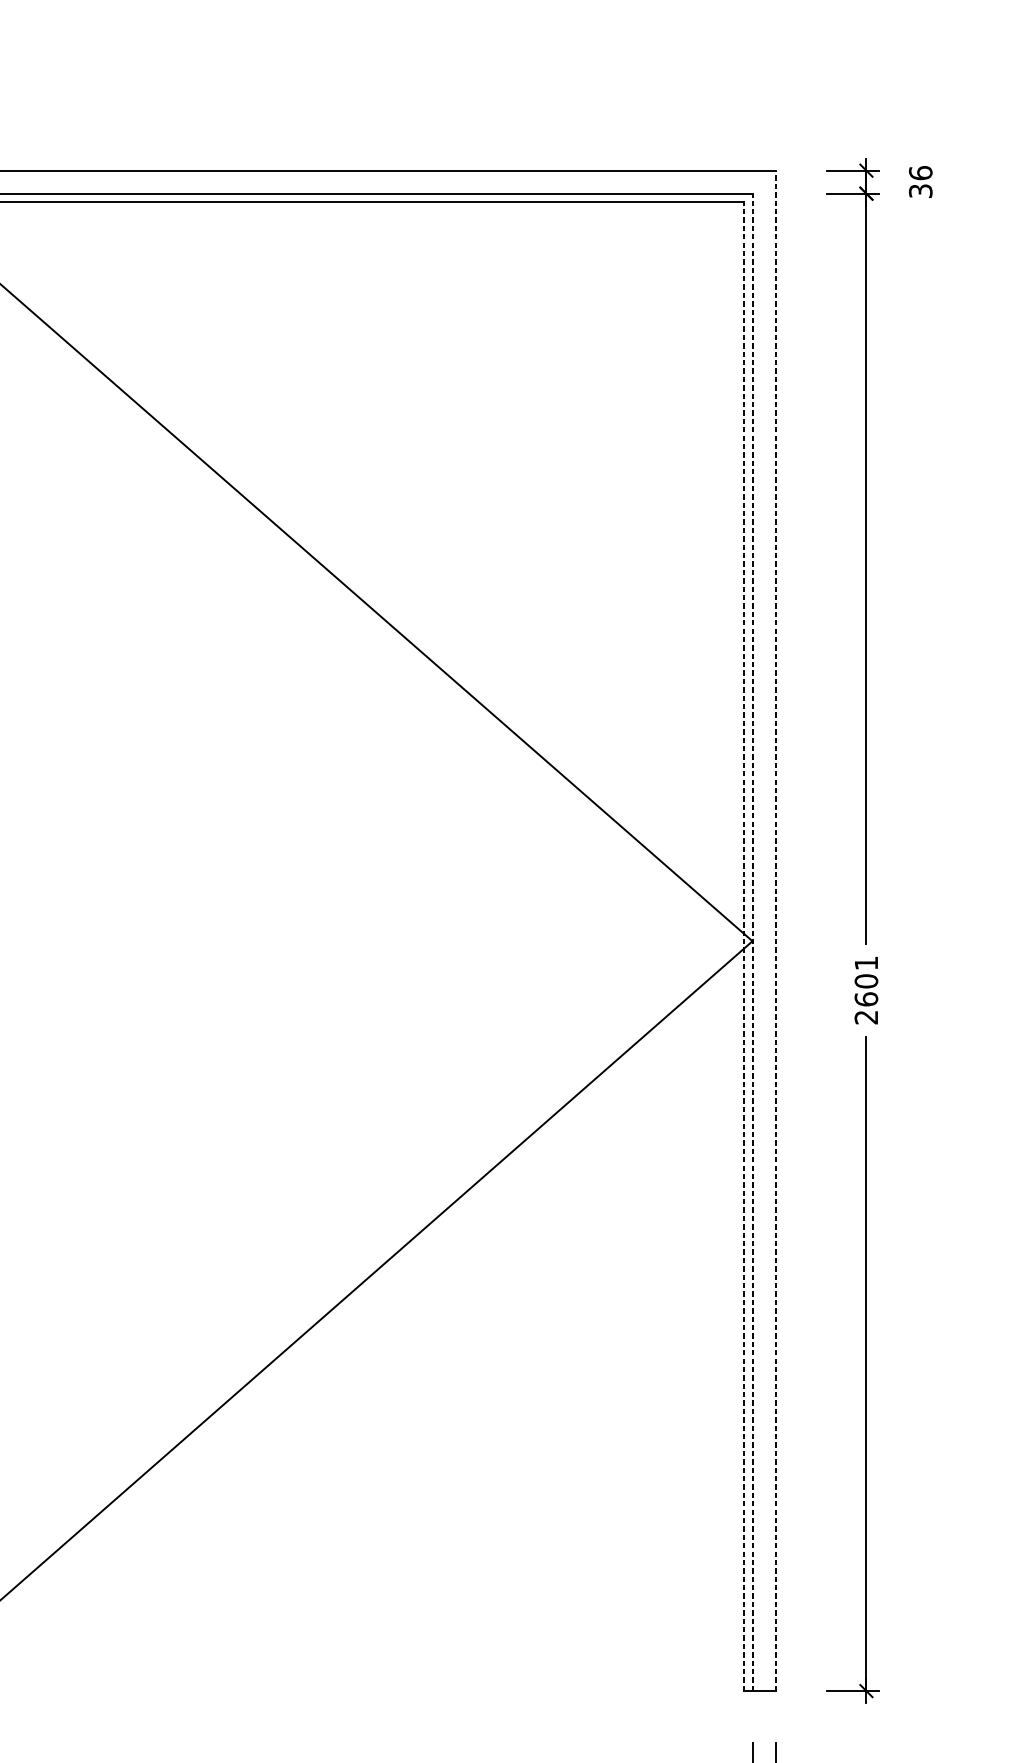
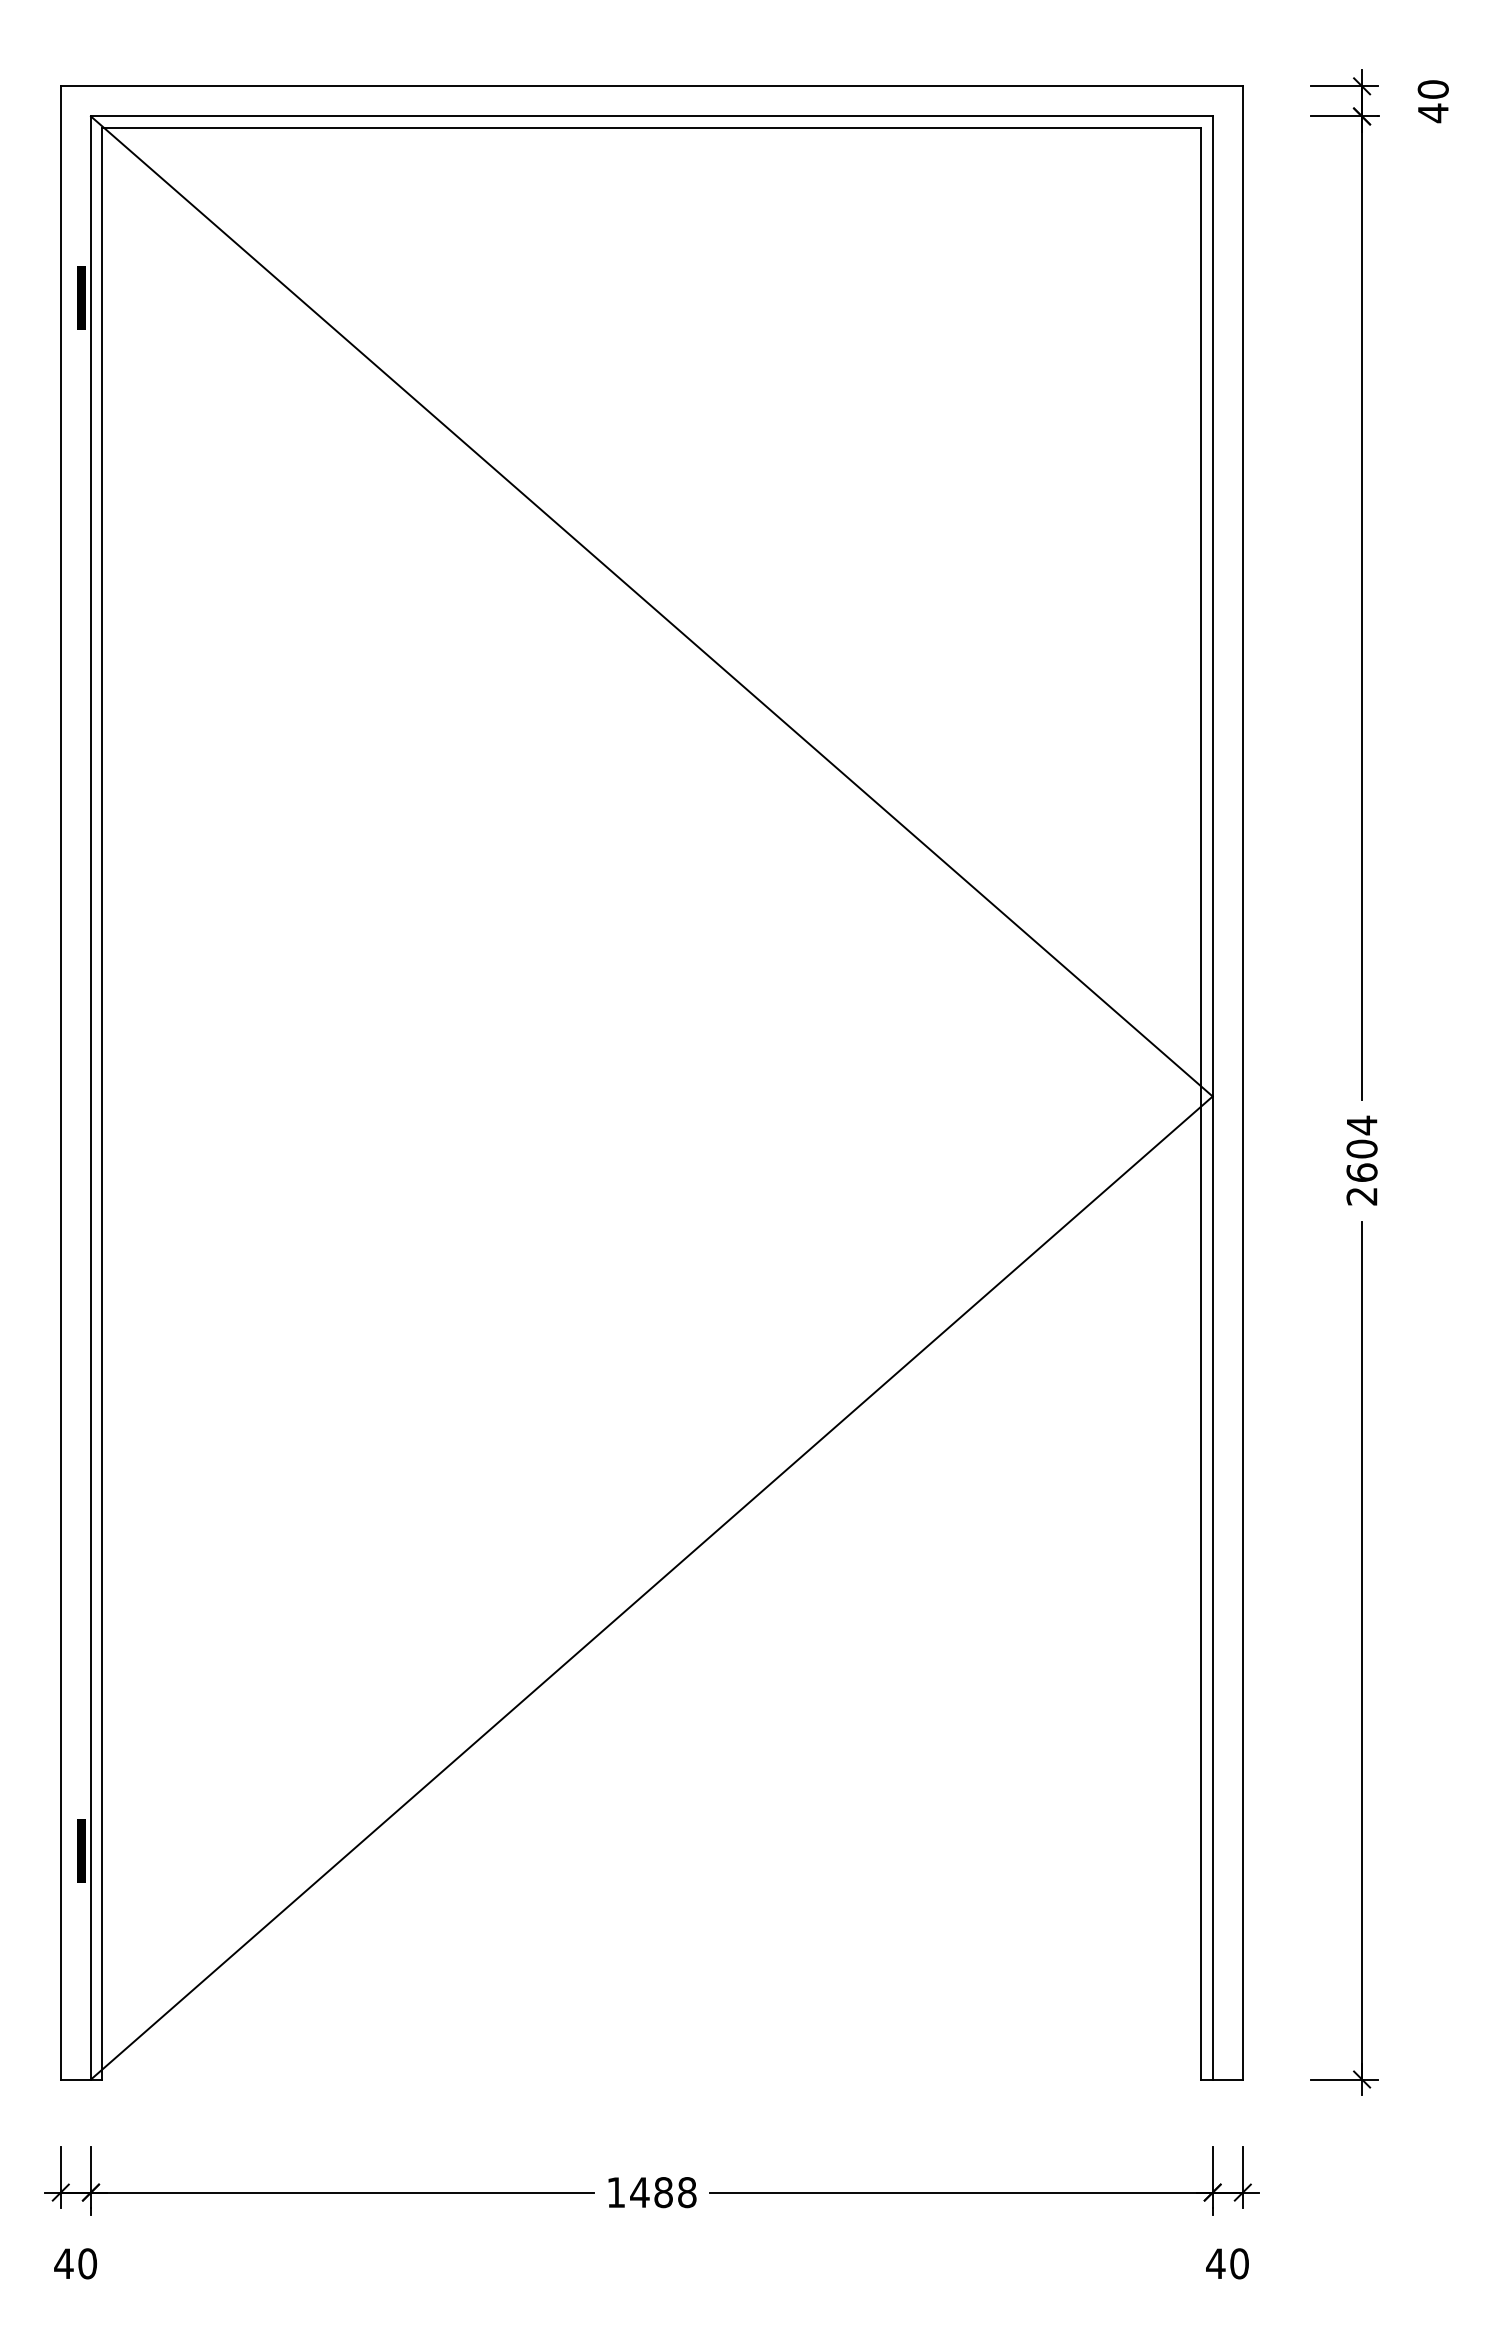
text: (920, 182) -> (1432, 101), 36 -> 40
line: (775, 930) -> (1242, 1082), dashed -> solid
line: (752, 942) -> (1212, 1098), dashed -> solid
line: (743, 946) -> (1201, 1103), dashed -> solid
text: (866, 963) -> (1362, 1125), 2601 -> 2604

